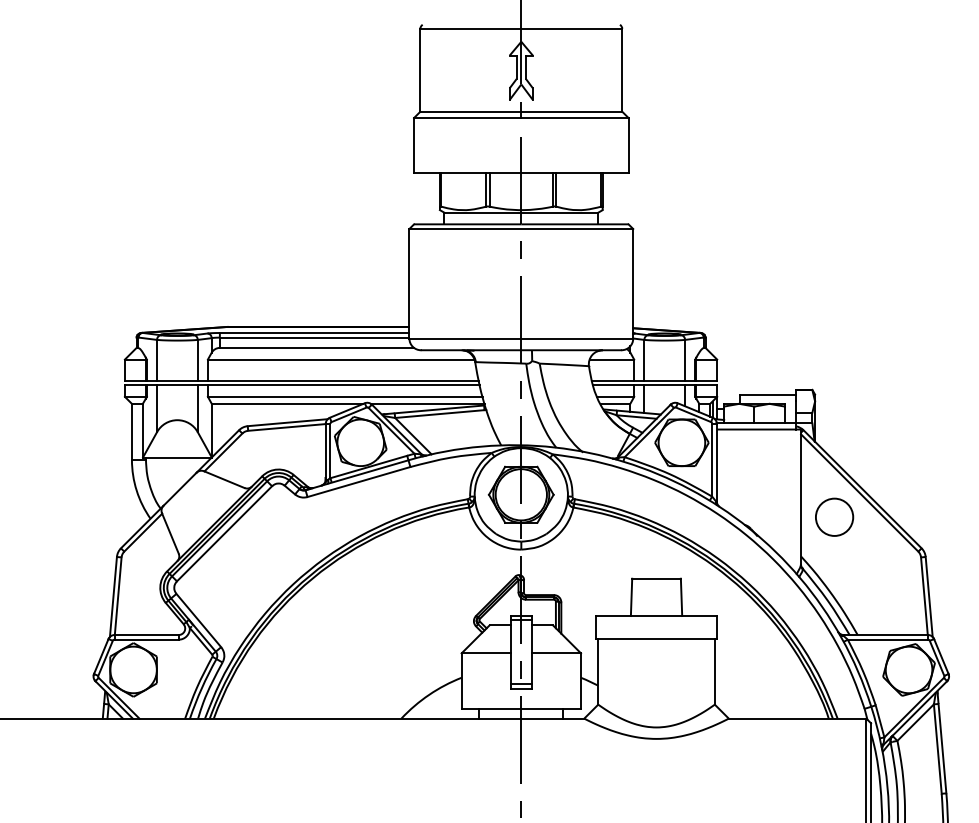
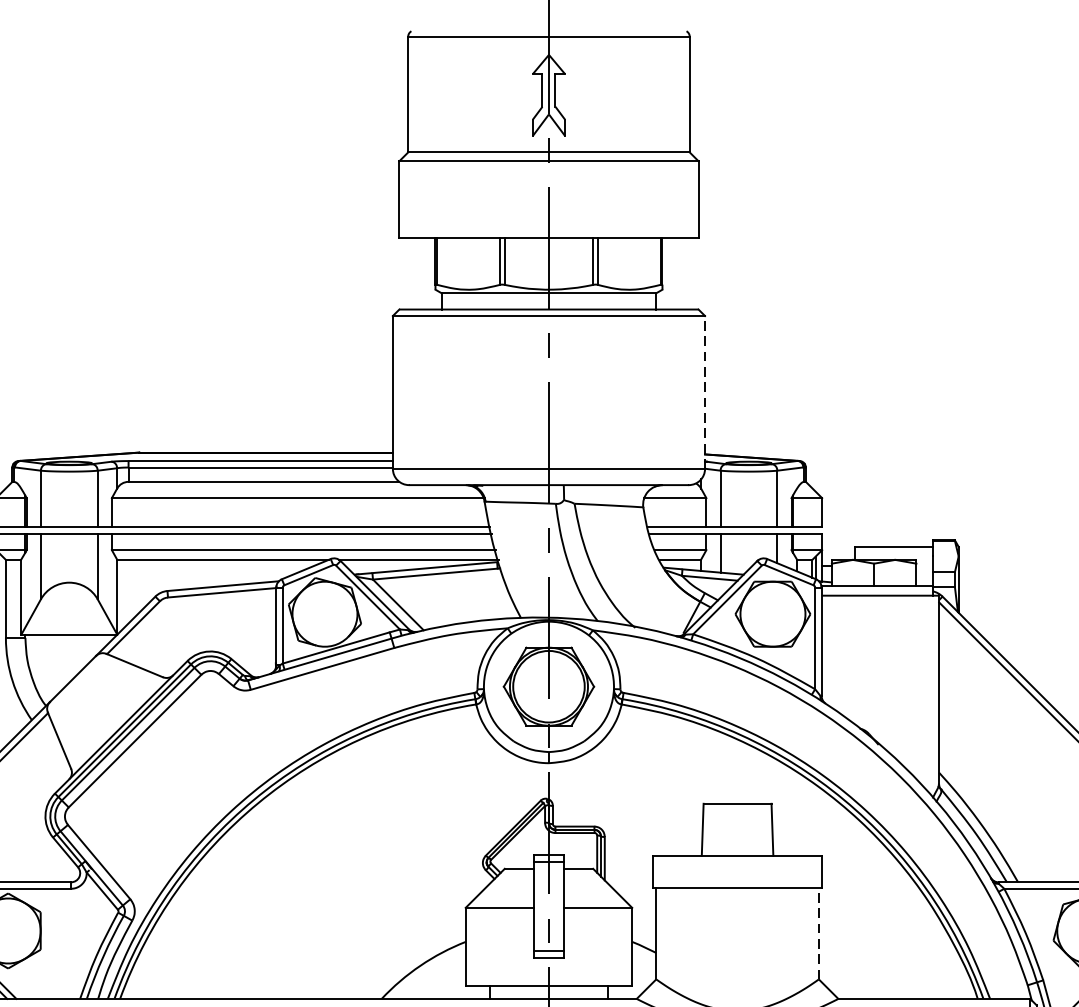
line: (633, 283) -> (705, 392), solid -> dashed
circle: (834, 516) -> (985, 716), removed
line: (714, 672) -> (818, 934), solid -> dashed

